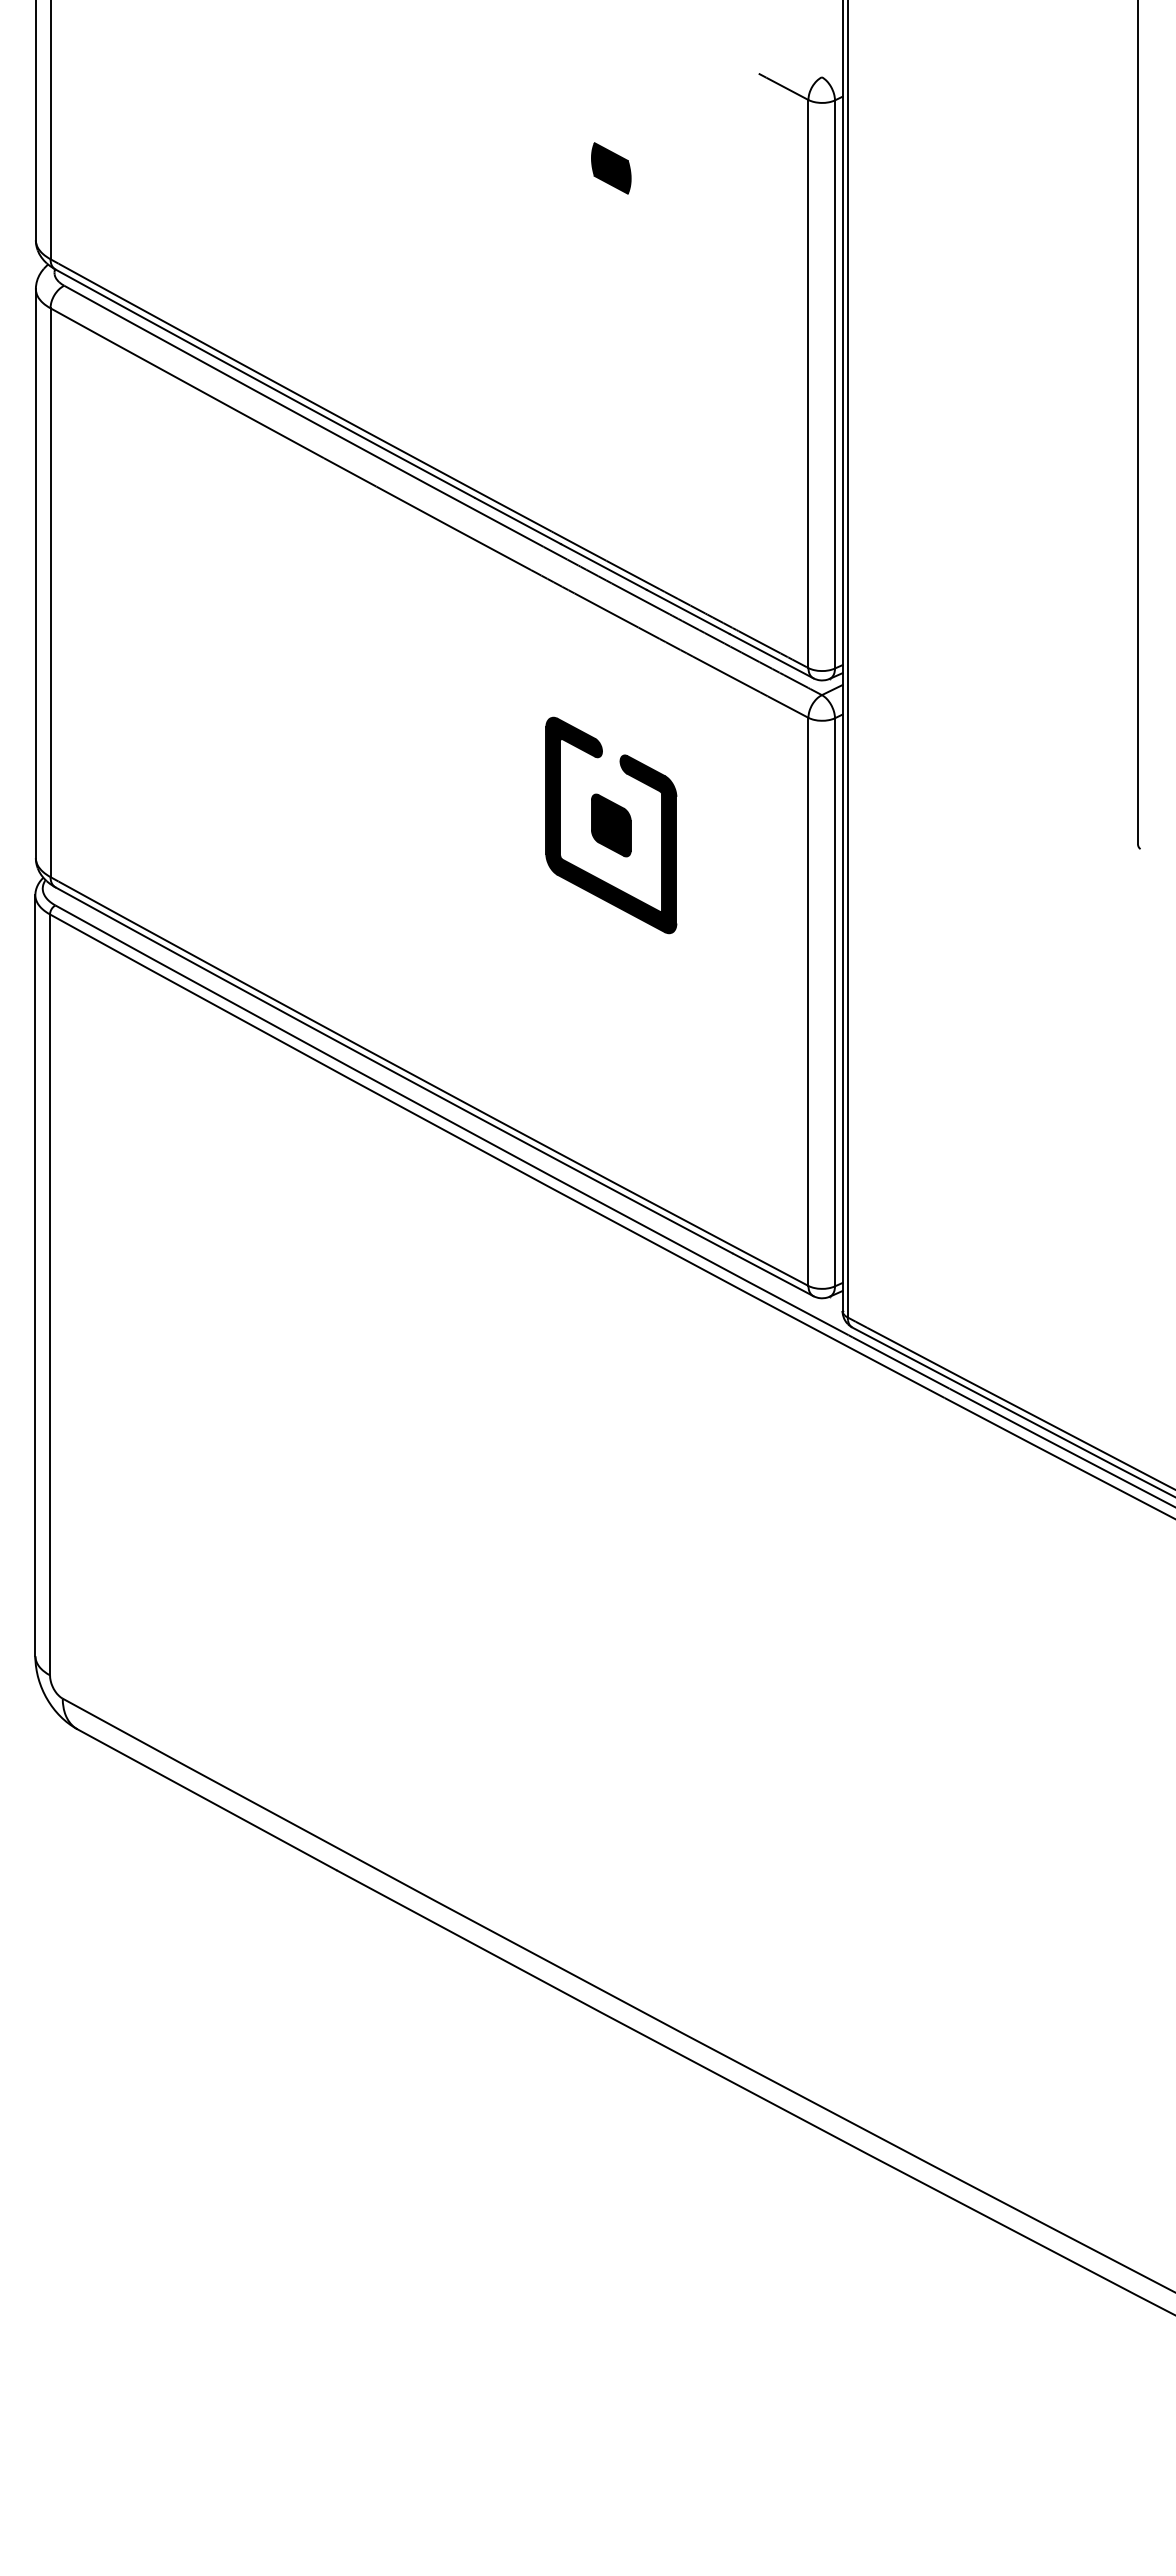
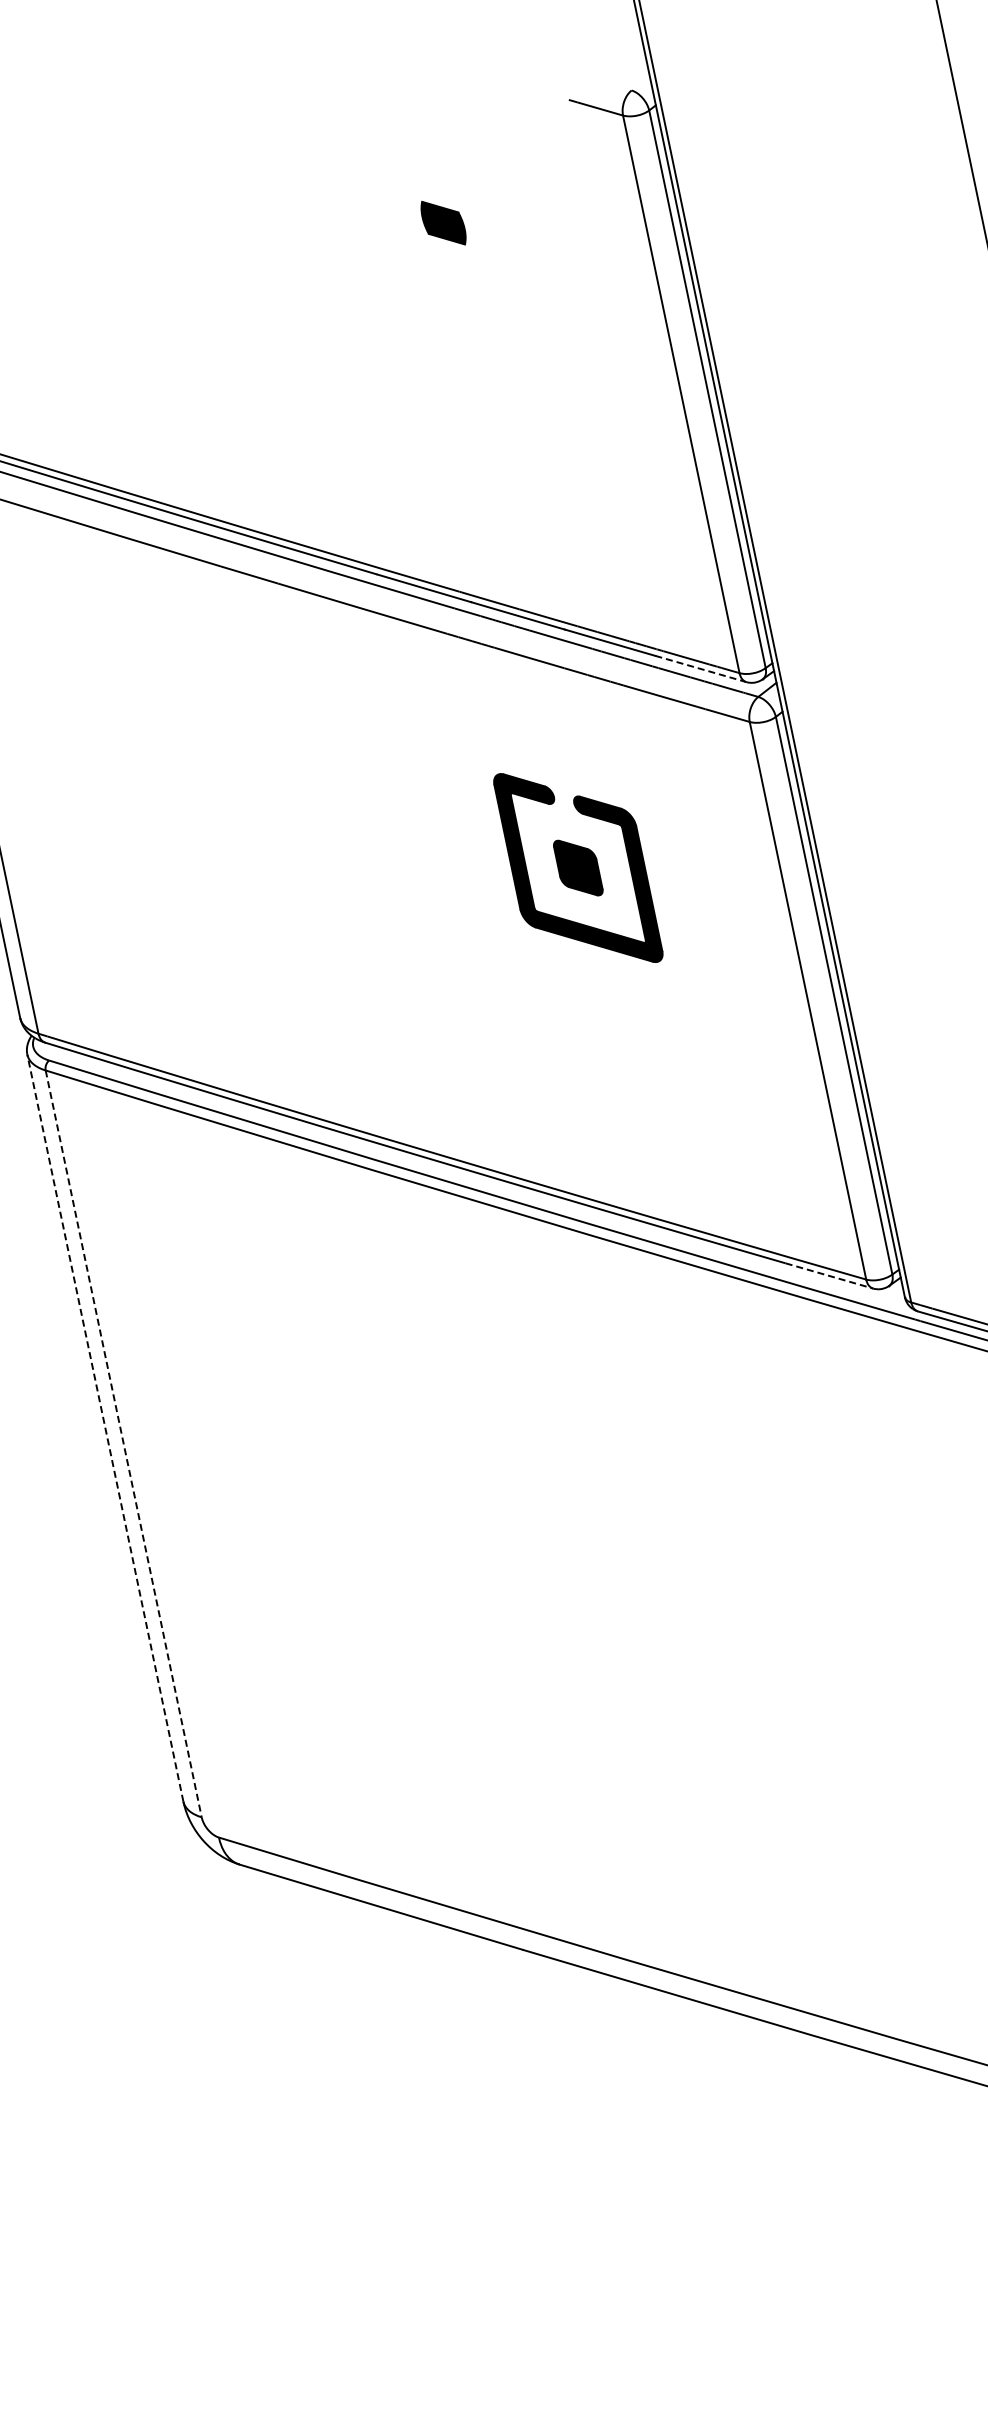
line: (772, 656) -> (701, 669), solid -> dashed
line: (35, 1275) -> (105, 1427), solid -> dashed
line: (773, 1275) -> (829, 1276), solid -> dashed
line: (50, 1295) -> (124, 1444), solid -> dashed

